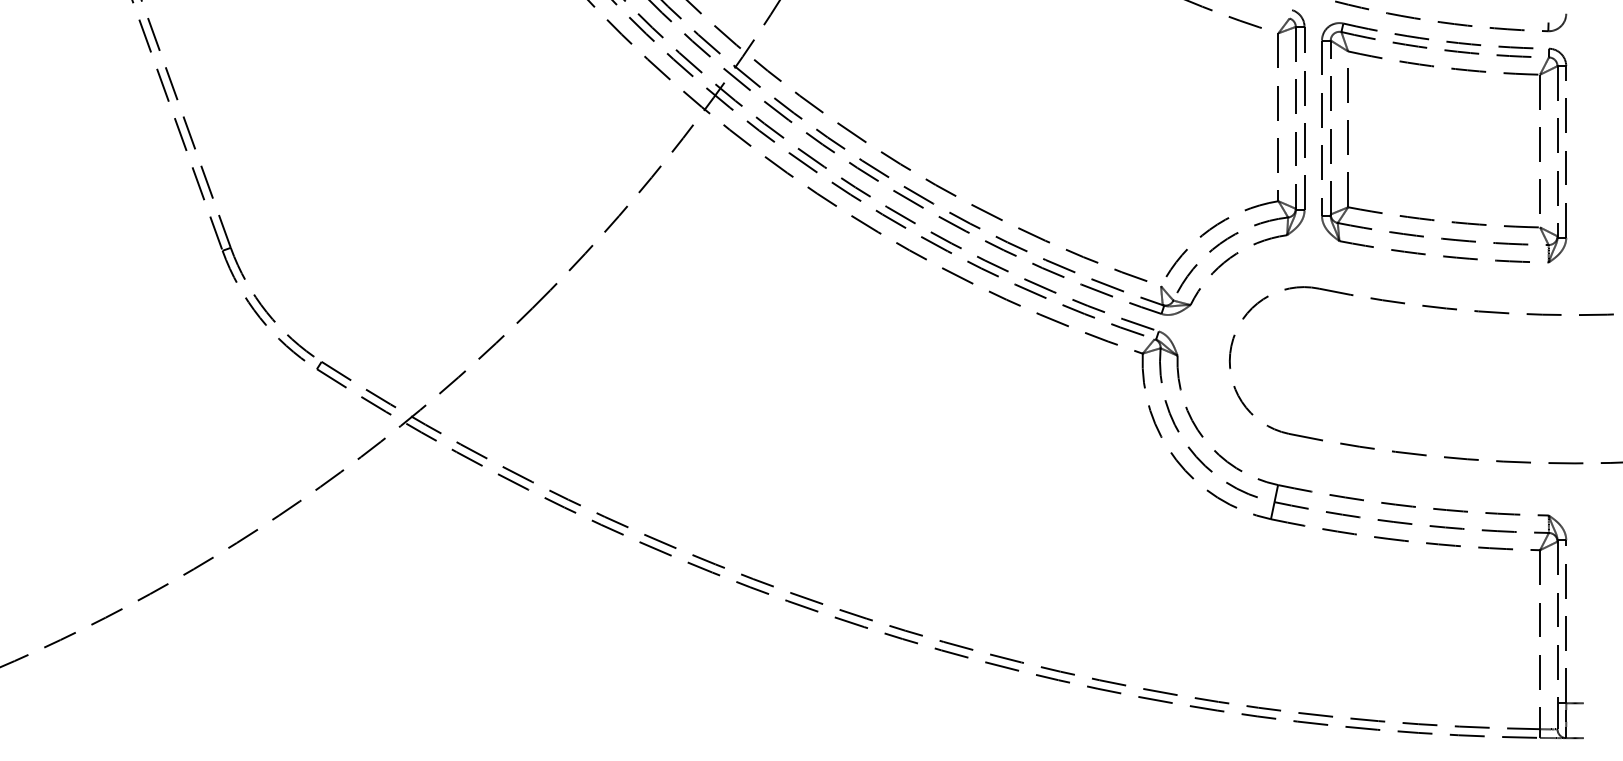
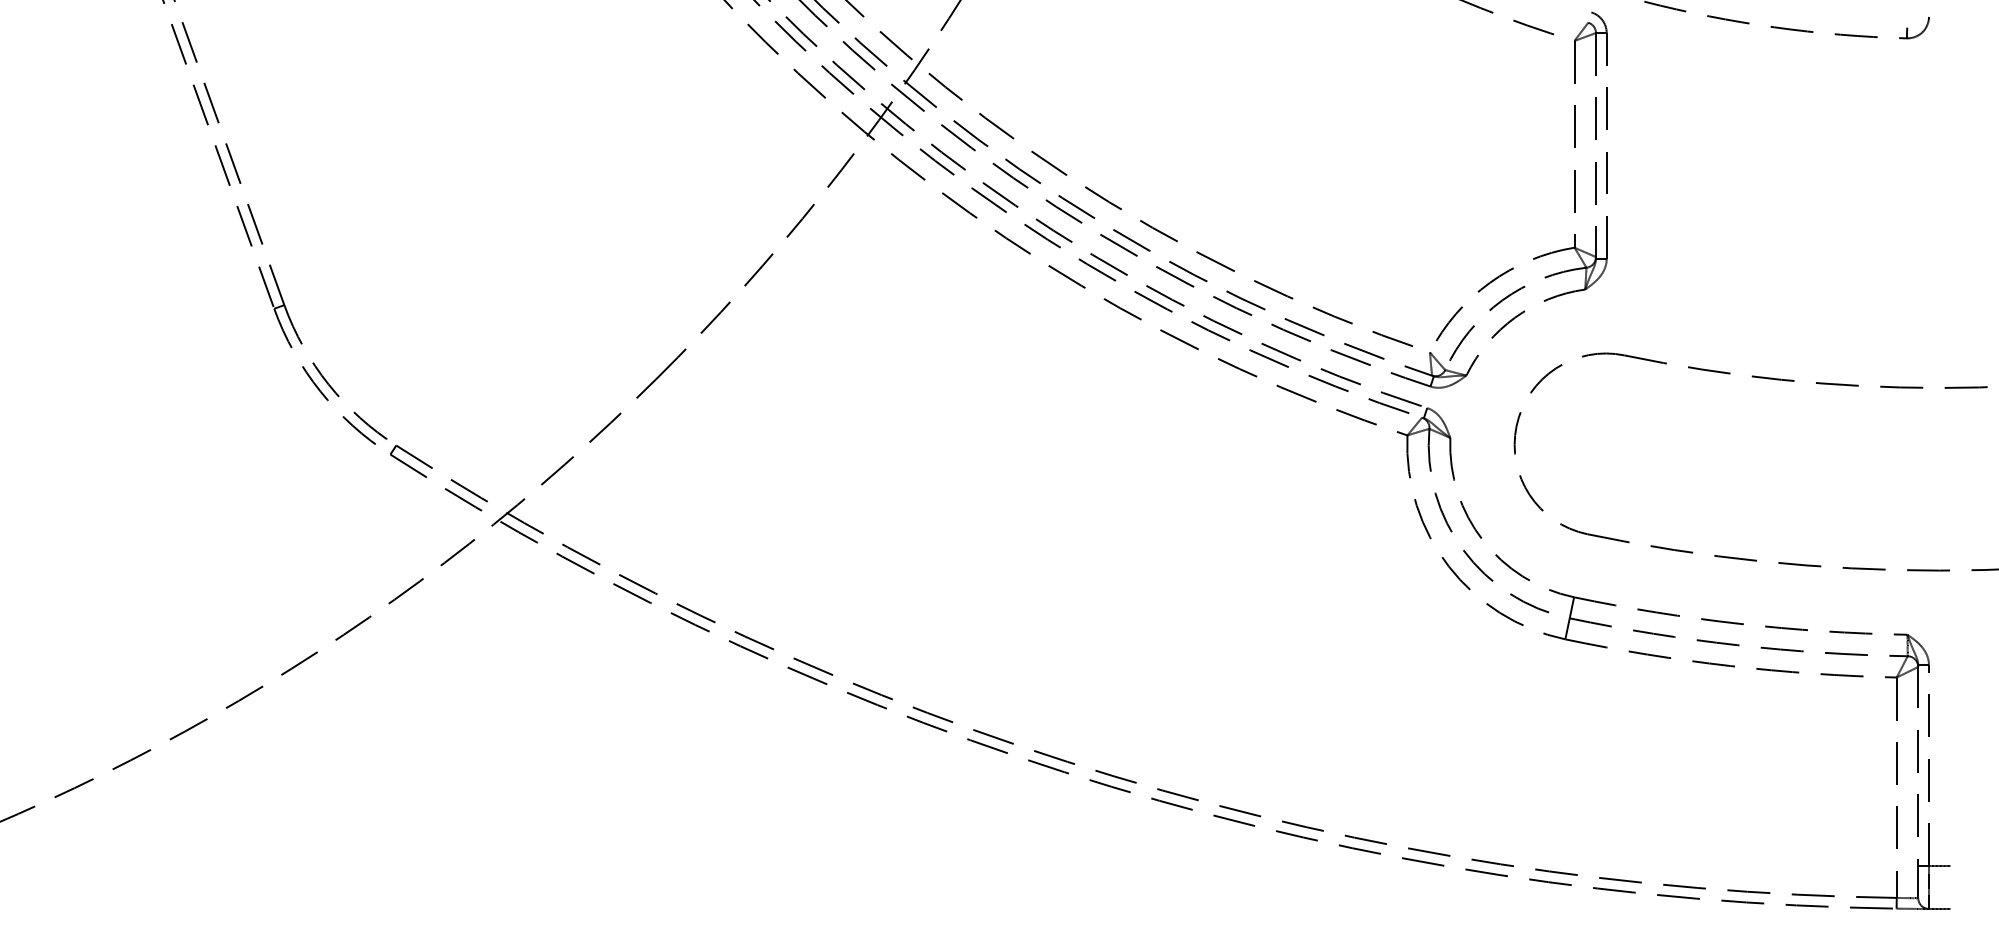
part: (1451, 69) -> (1787, 85), removed

